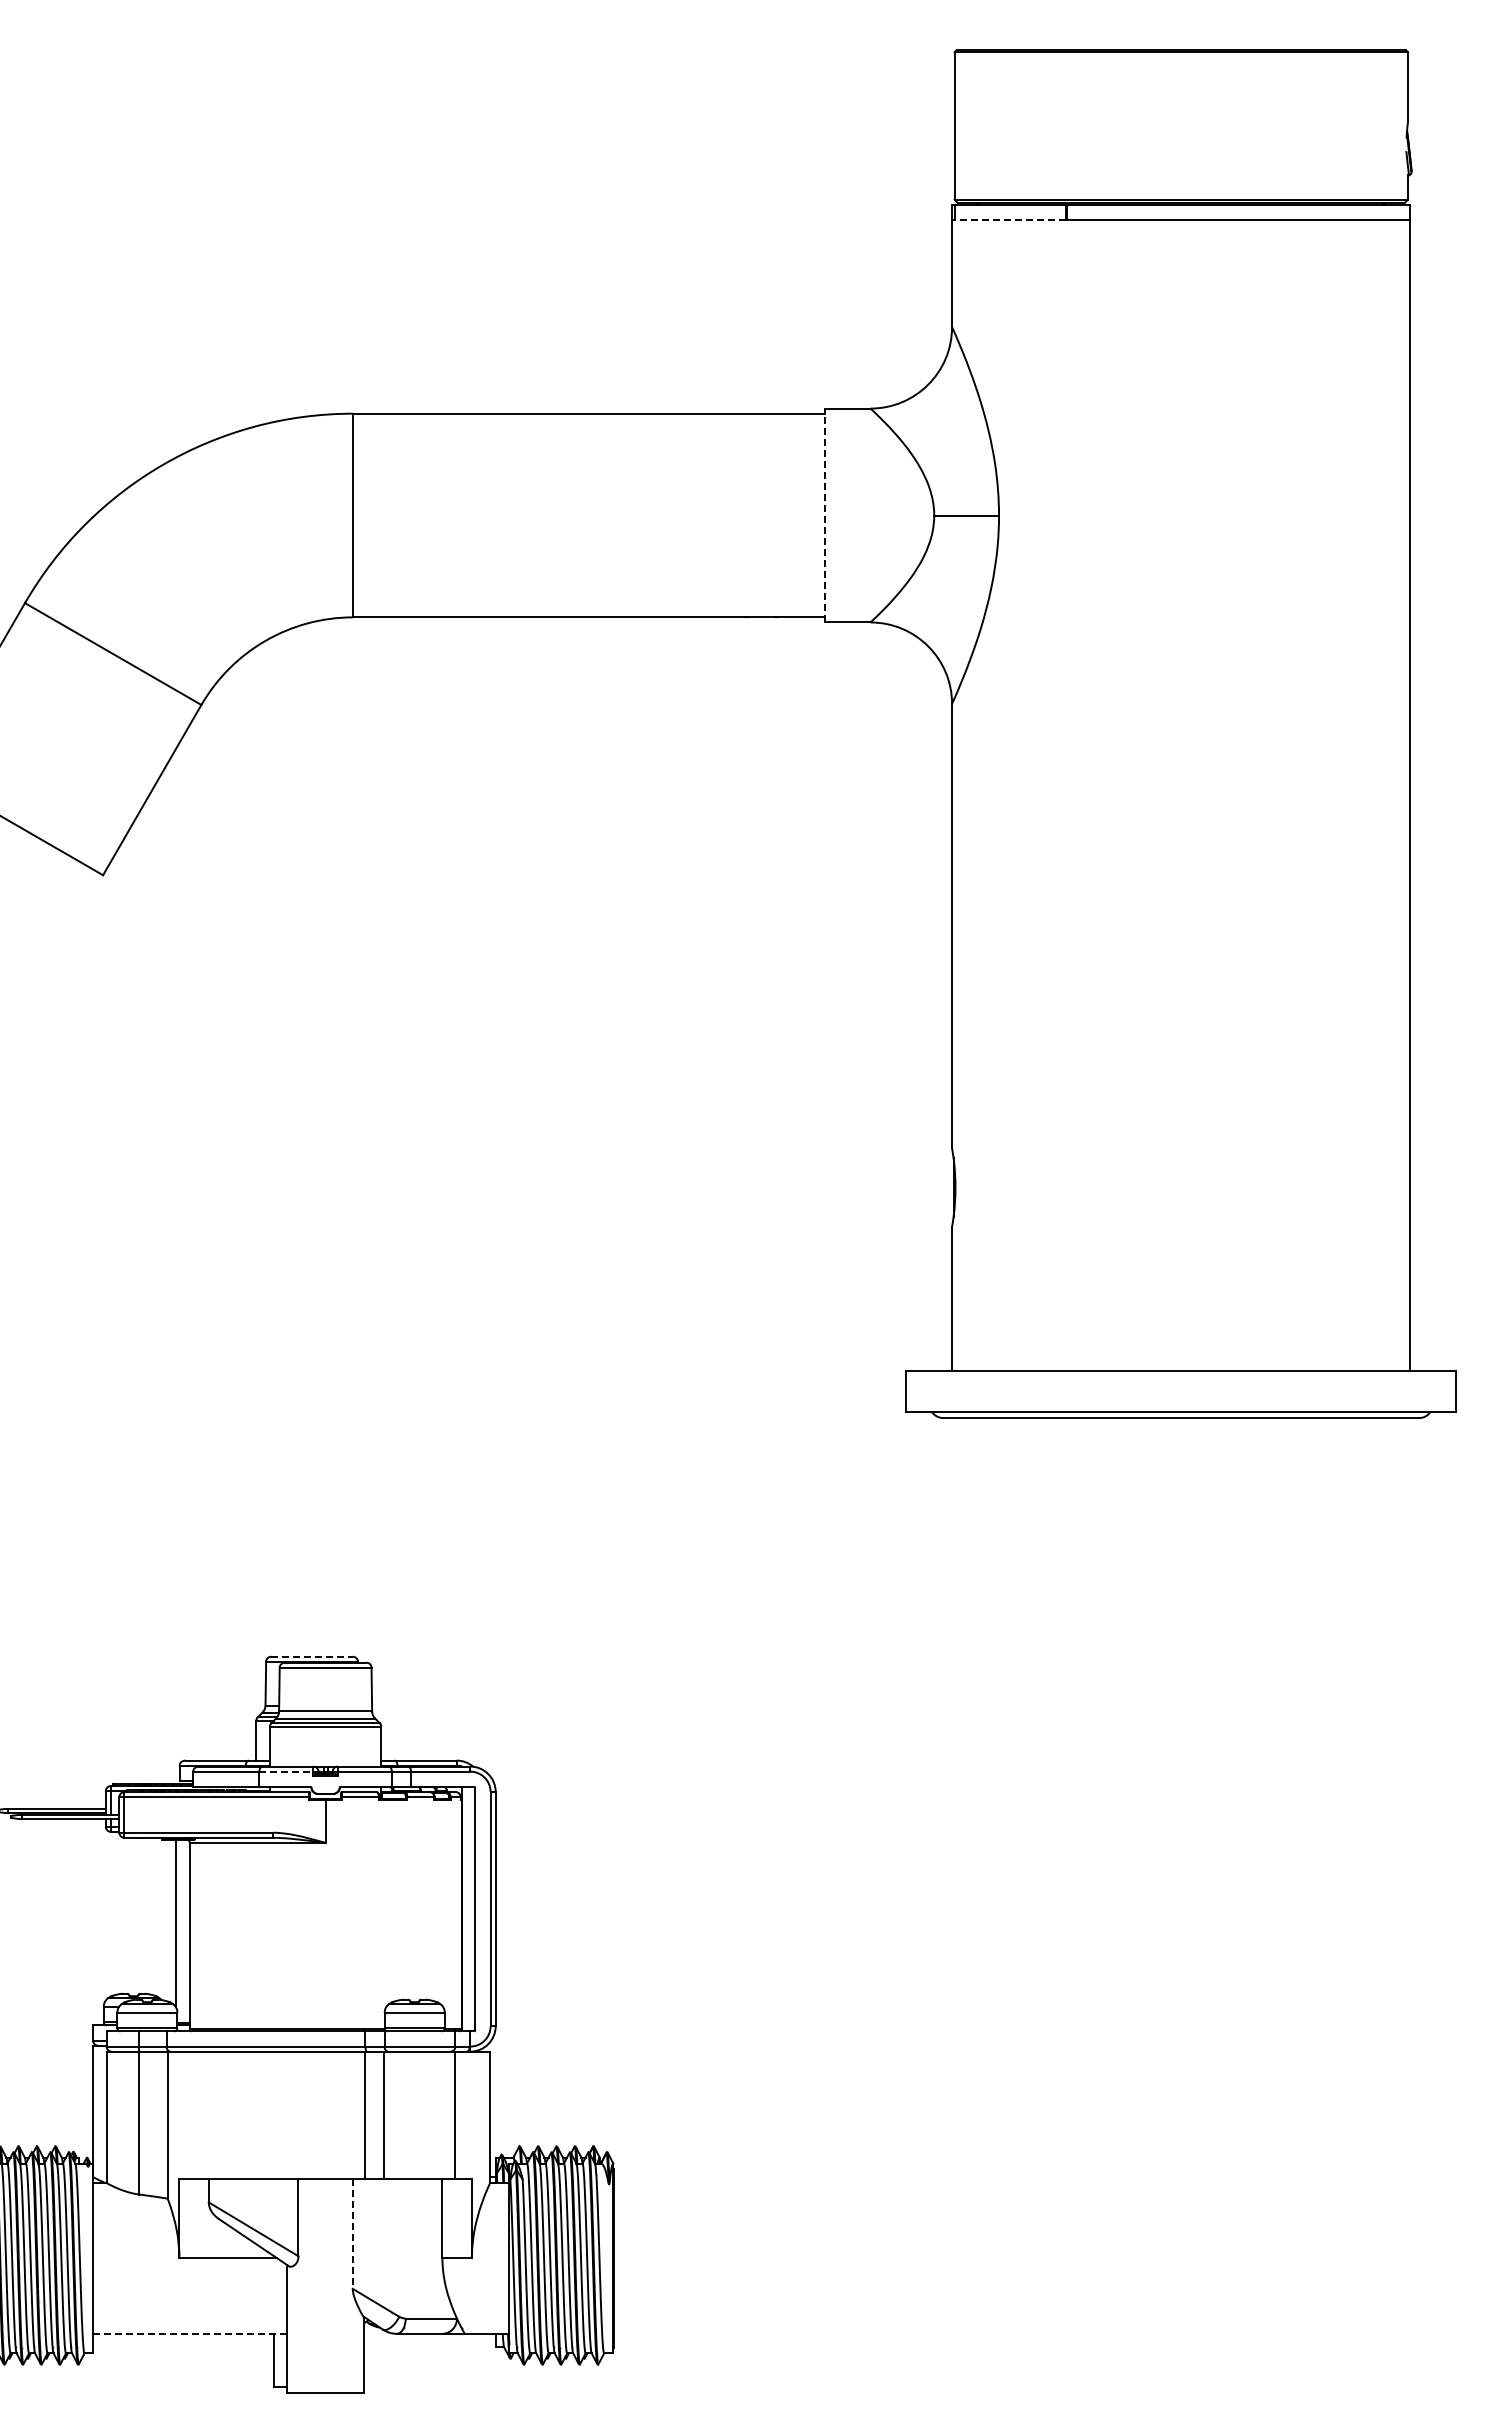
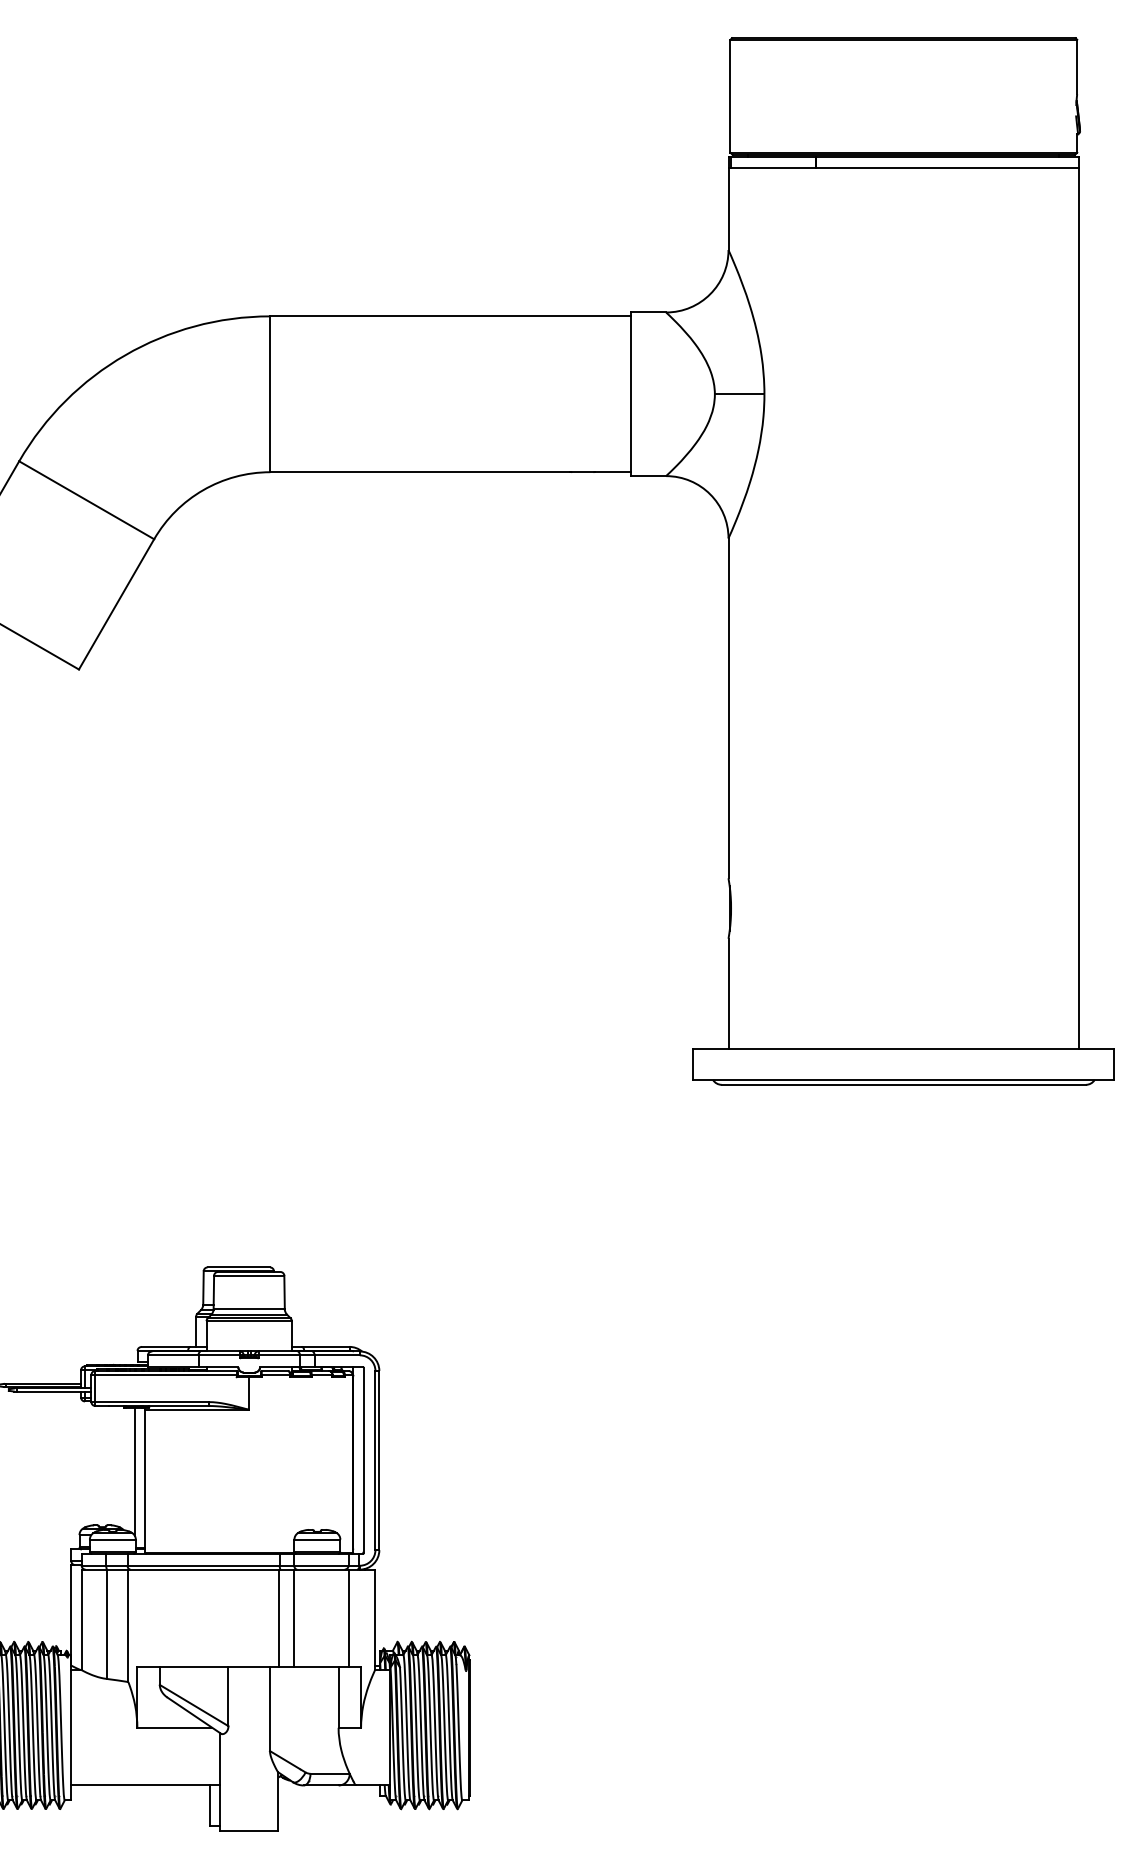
line: (1010, 220) -> (773, 168), dashed -> solid
line: (824, 515) -> (630, 394), dashed -> solid
line: (312, 1656) -> (239, 1267), dashed -> solid
line: (286, 1771) -> (219, 1355), dashed -> solid
line: (352, 2233) -> (269, 1708), dashed -> solid
line: (190, 2333) -> (145, 1785), dashed -> solid

